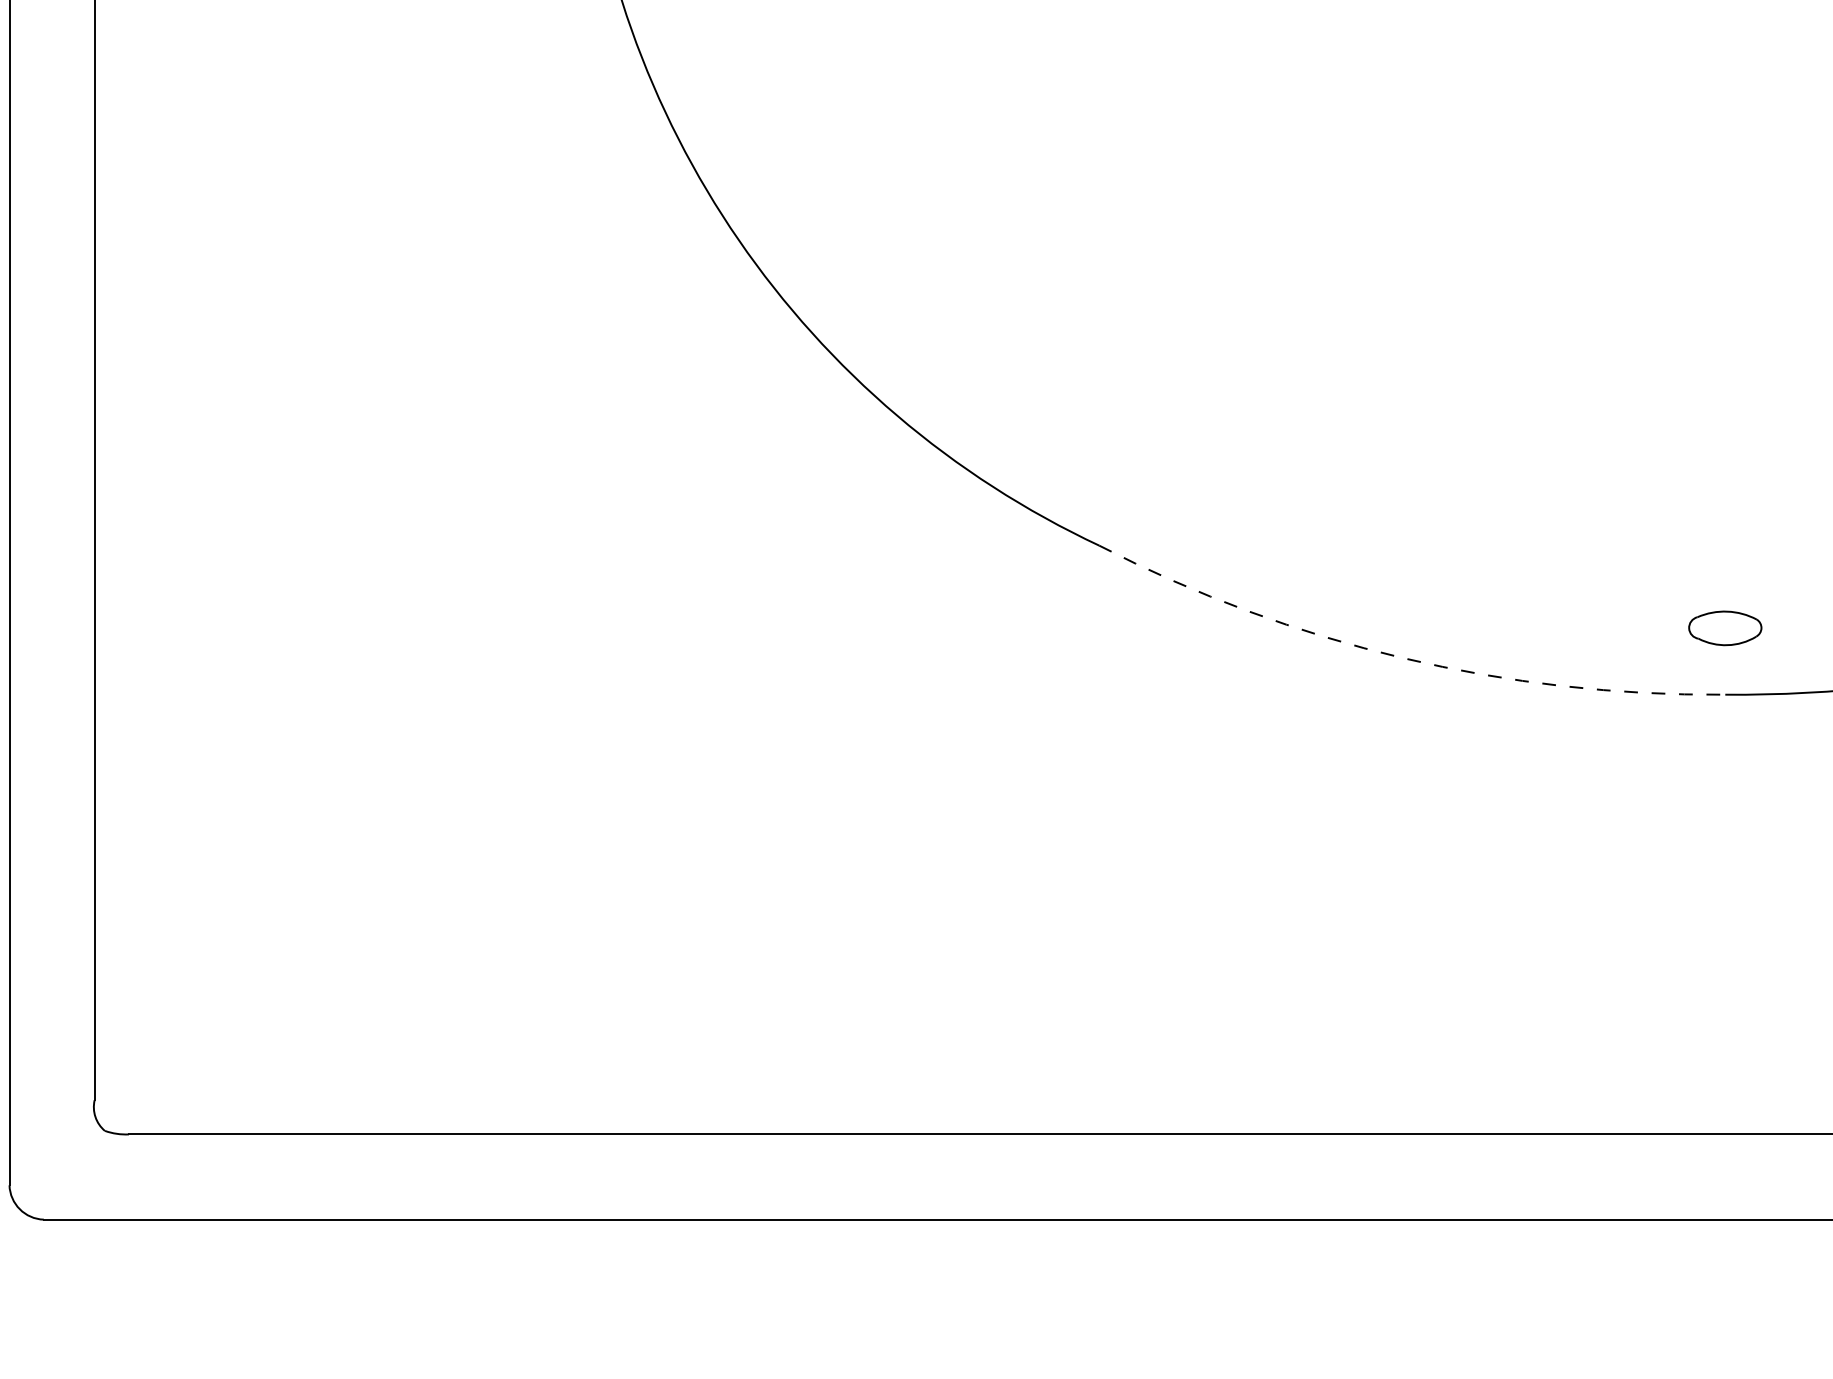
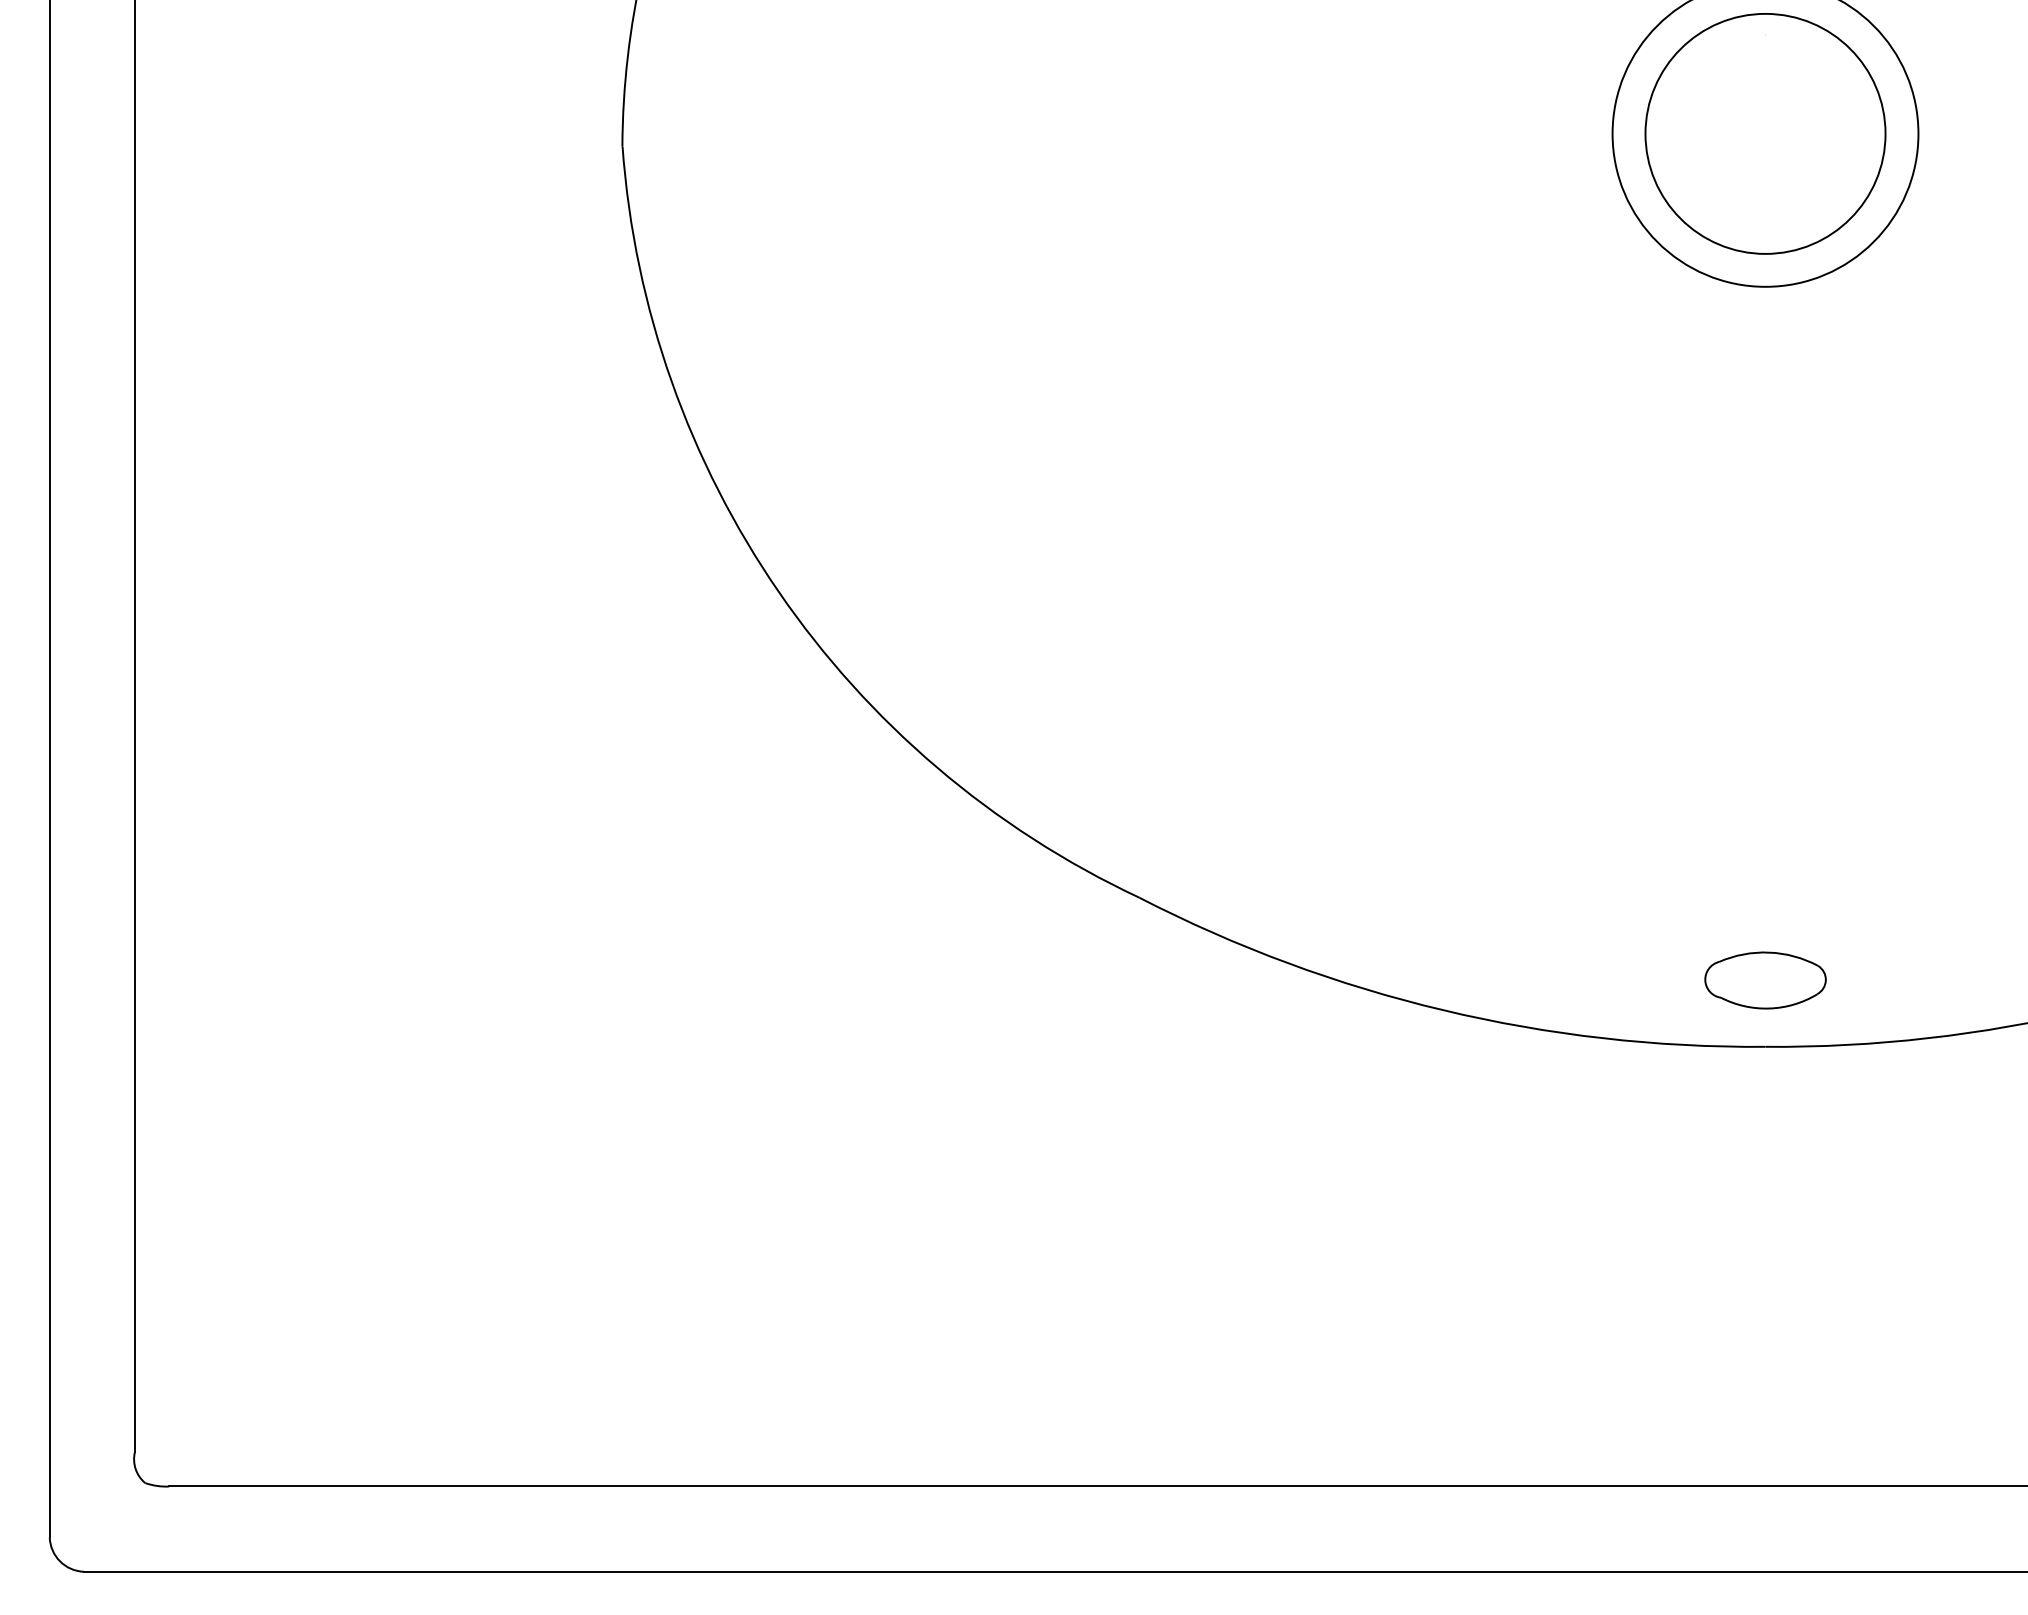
part: (1725, 628) -> (1765, 980), size x1.67
arc: (1403, 658) -> (1443, 1010), dashed -> solid

